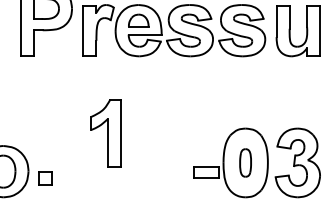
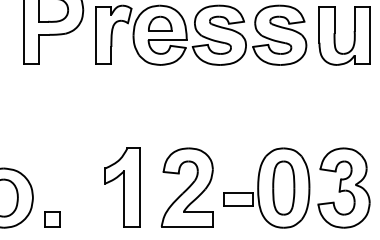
part: (105, 133) -> (121, 187), moved
part: (162, 161) -> (187, 186), added
part: (245, 162) -> (283, 187), size x1.67
part: (45, 178) -> (52, 218), moved

